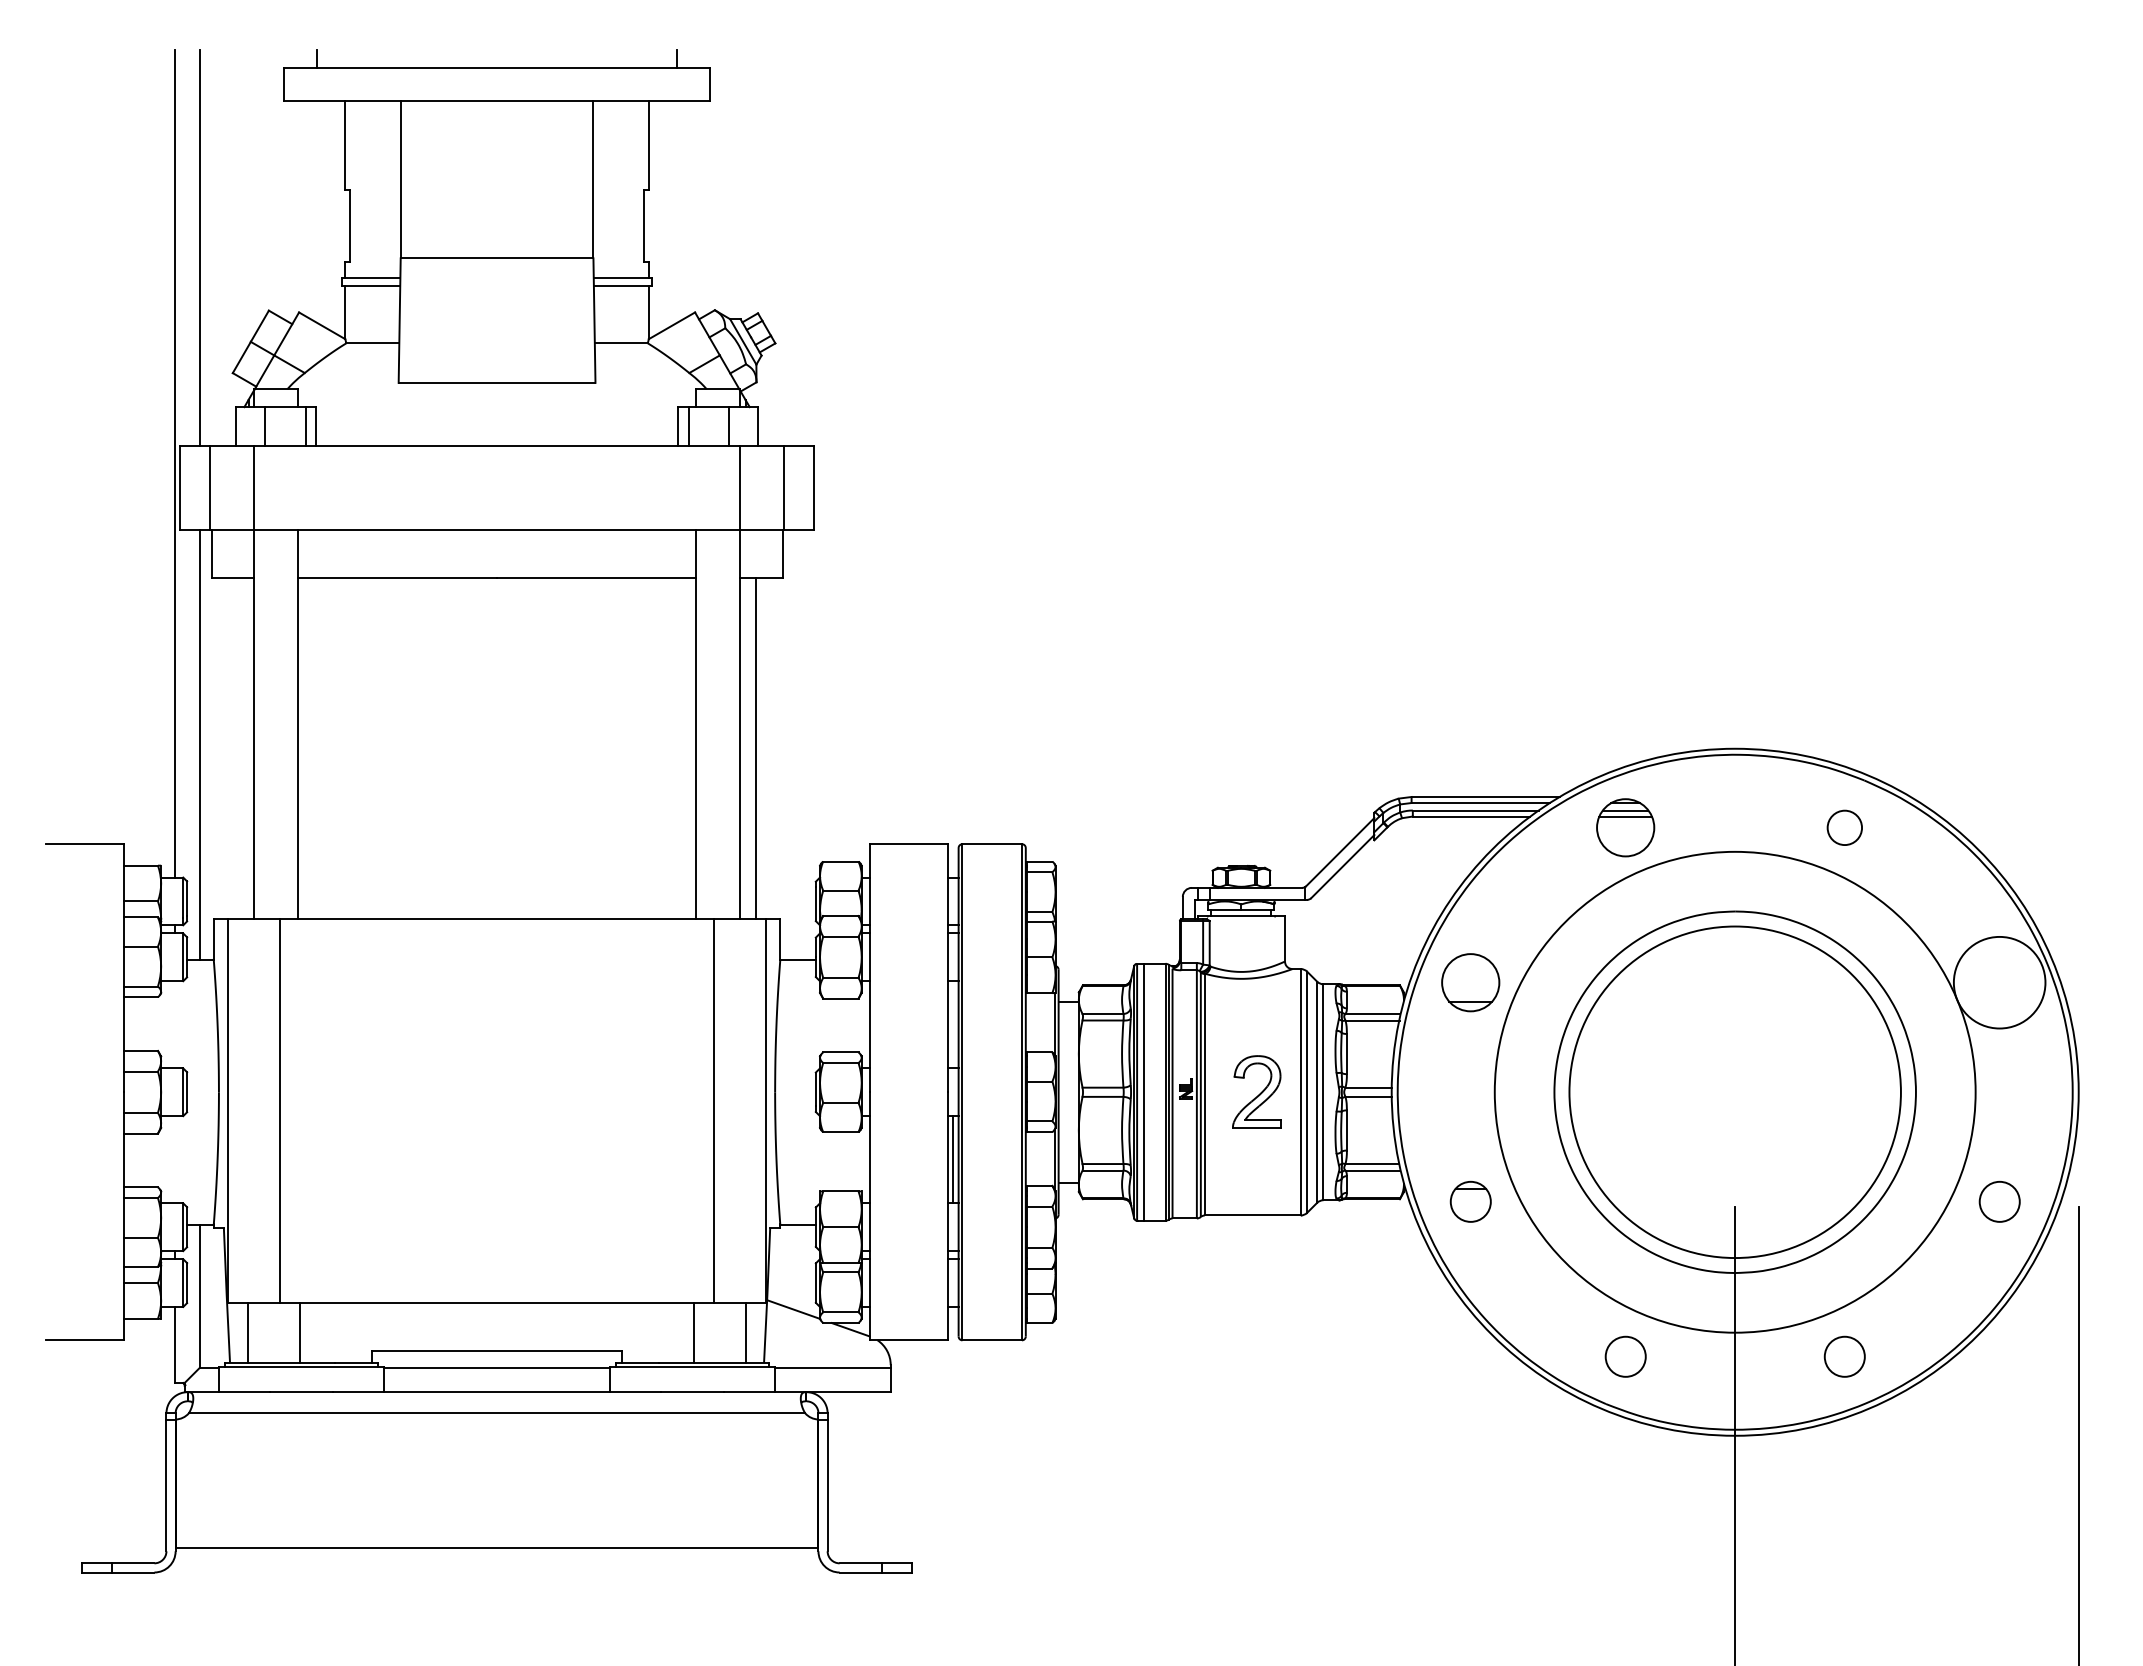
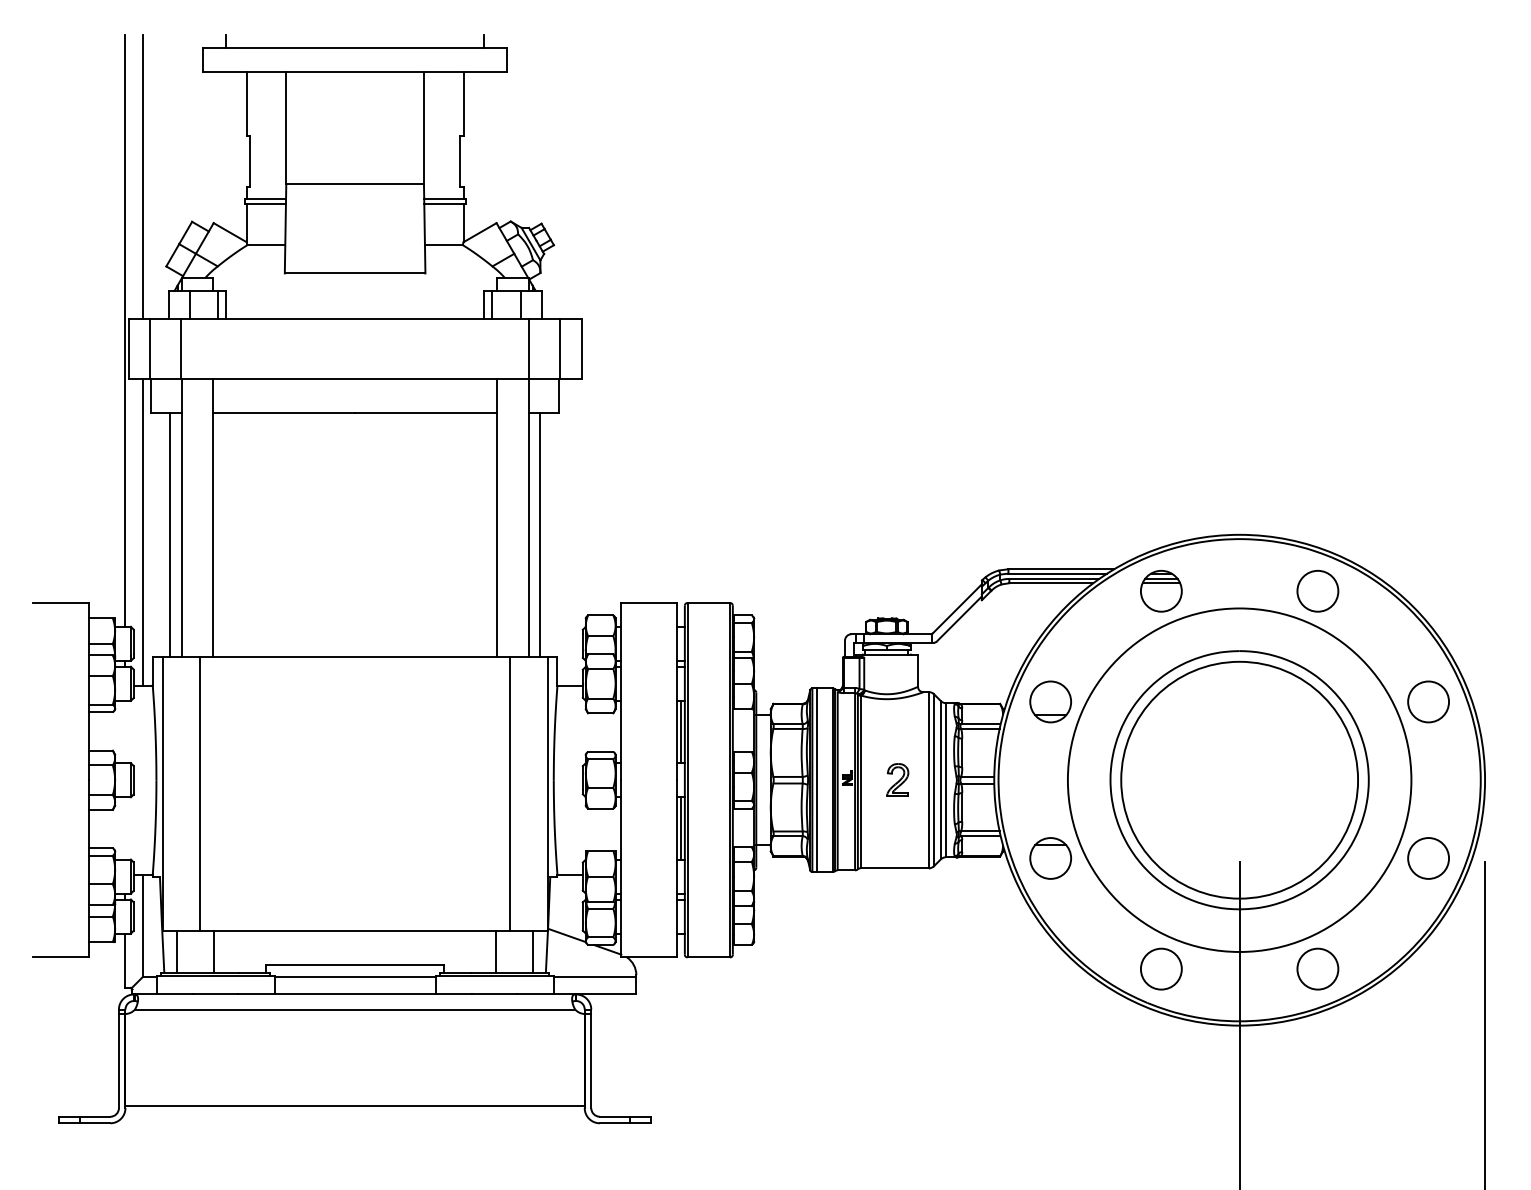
line: (238, 748) -> (170, 534), added
circle: (1844, 827) -> (1317, 591), size x1.67
circle: (1999, 982) -> (1428, 701), size x0.62
line: (952, 1024) -> (680, 731), added
part: (1256, 1091) -> (897, 779), size x0.62
part: (1470, 1201) -> (1050, 858), size x1.43
circle: (1999, 1201) -> (1428, 858), size x1.43
circle: (1625, 1356) -> (1161, 968), size x1.43
circle: (1844, 1356) -> (1317, 968), size x1.43

